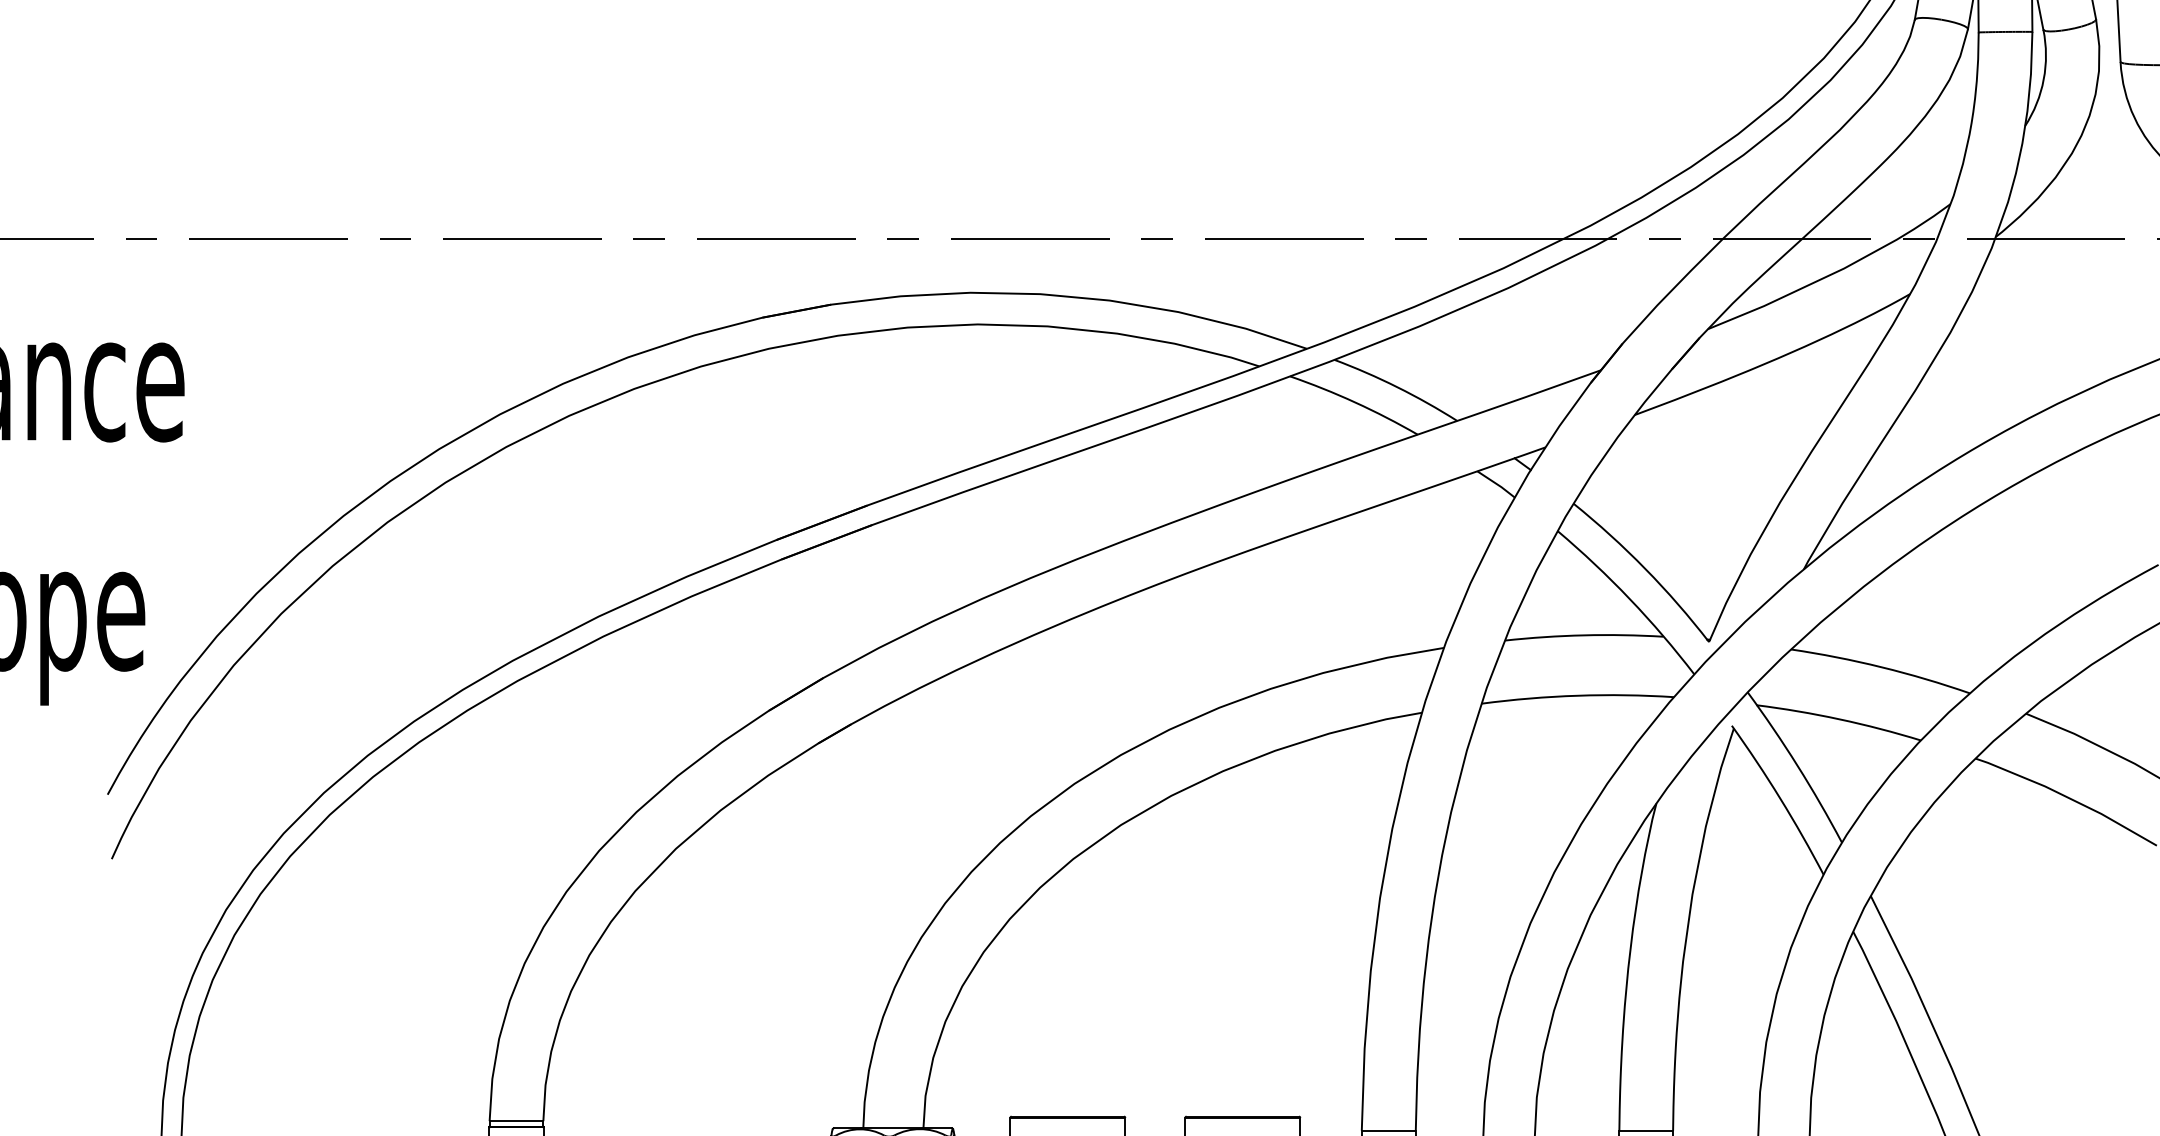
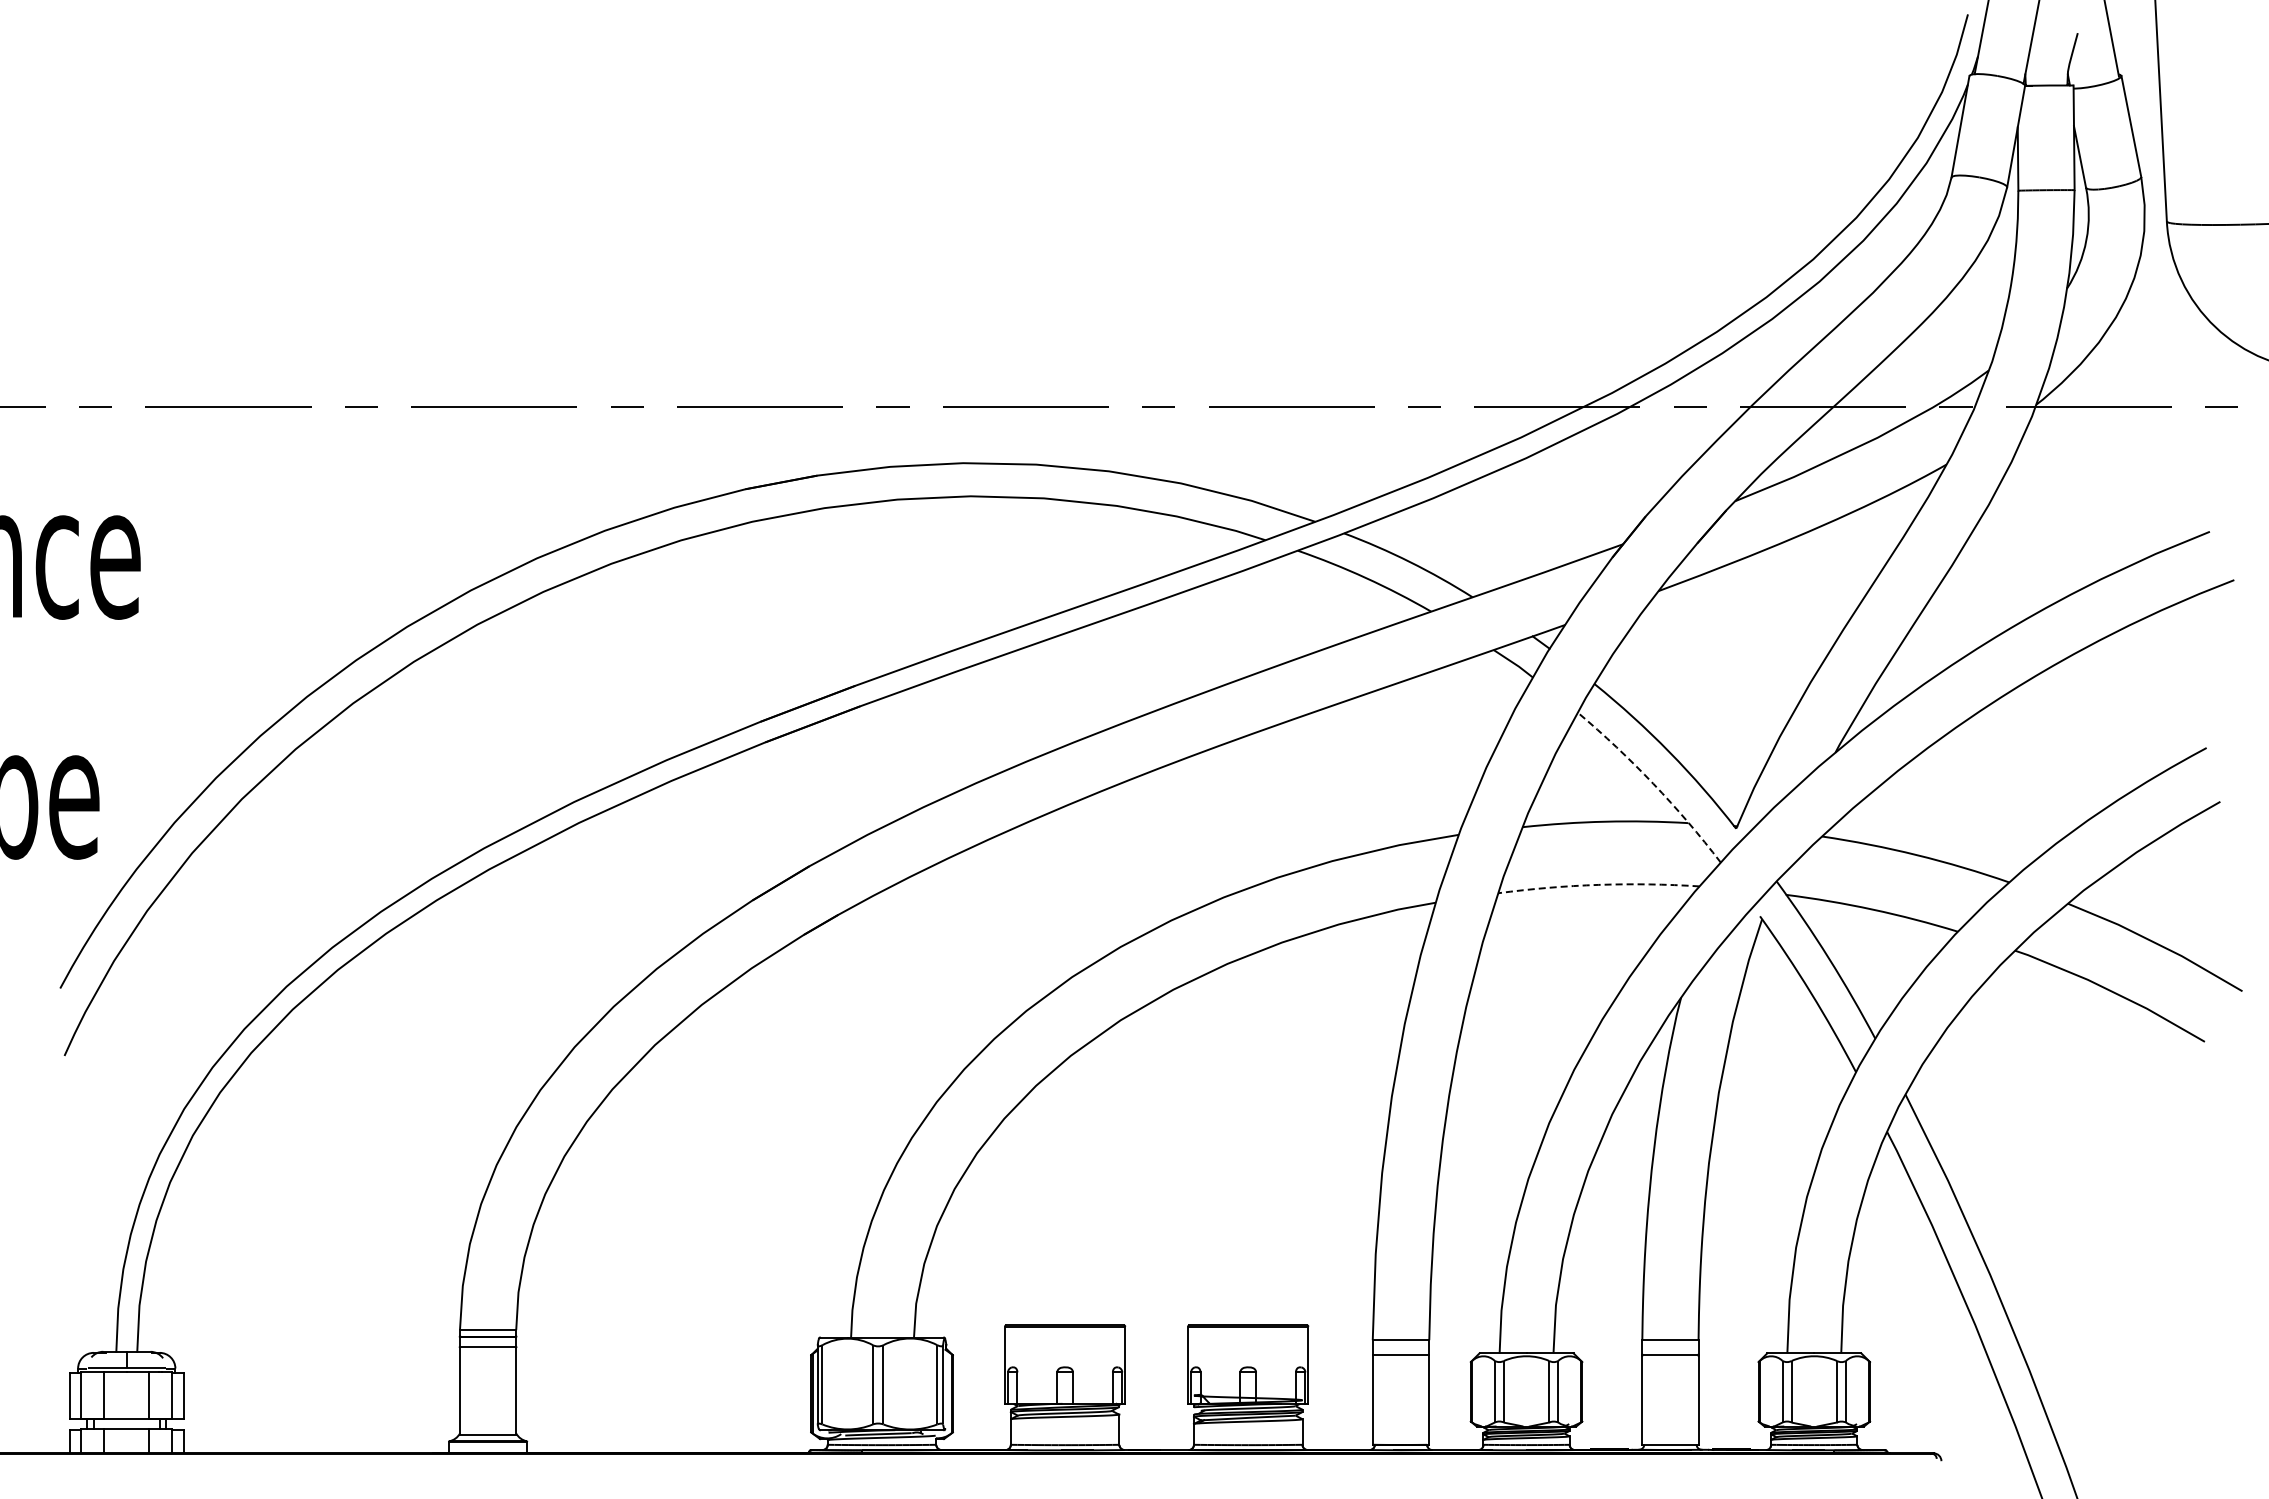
arc: (1630, 598) -> (1653, 783), solid -> dashed
arc: (1577, 695) -> (1598, 884), solid -> dashed

